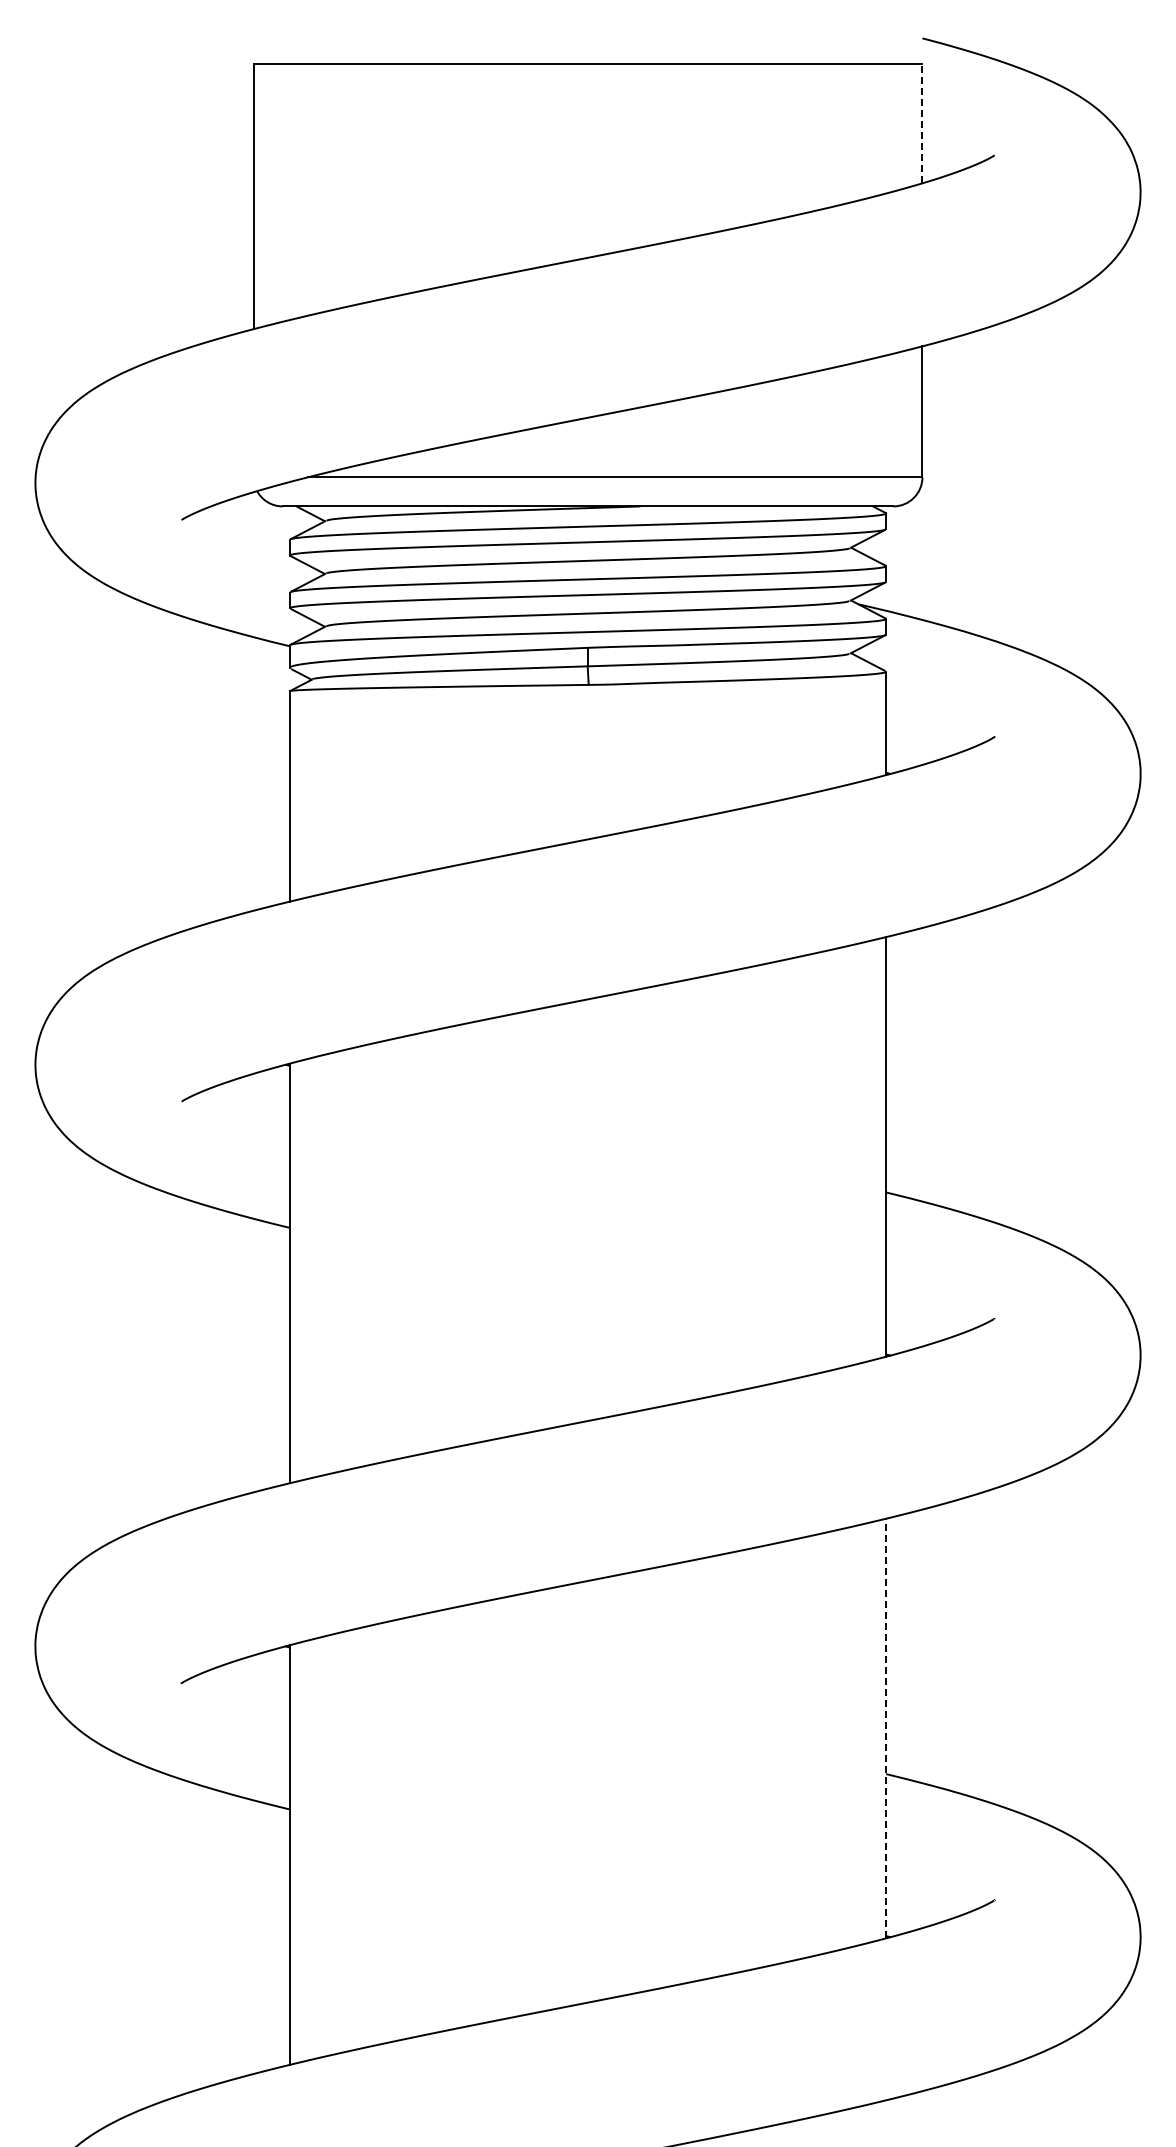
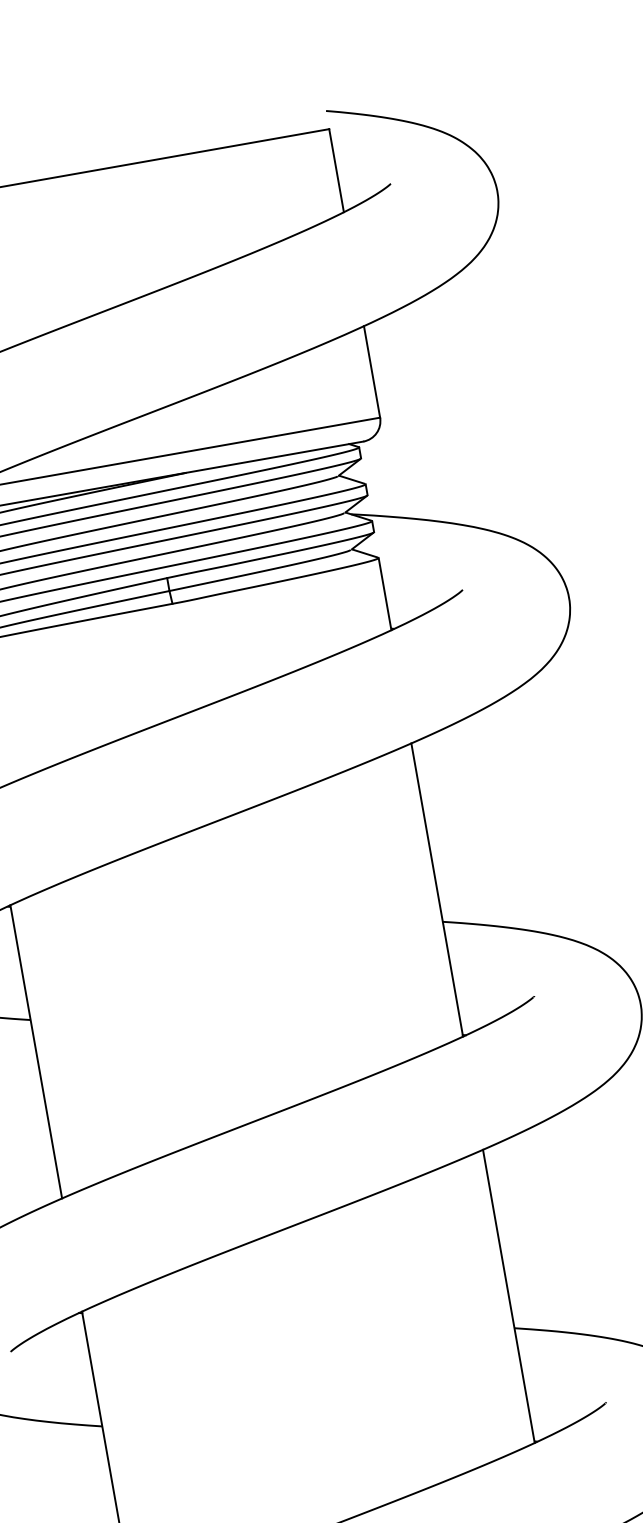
line: (922, 123) -> (336, 170), dashed -> solid
line: (886, 1728) -> (509, 1296), dashed -> solid

